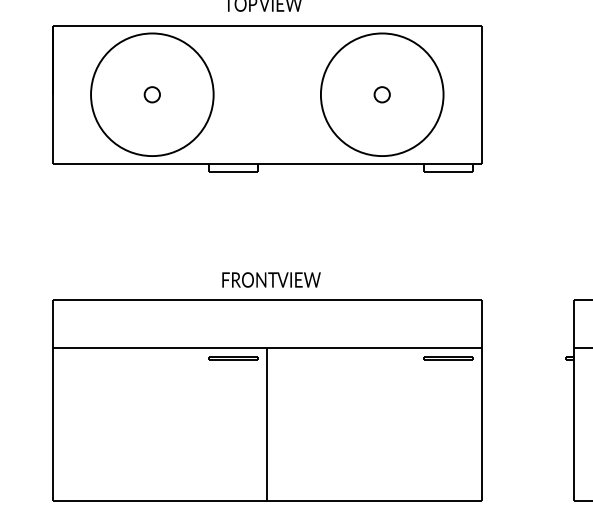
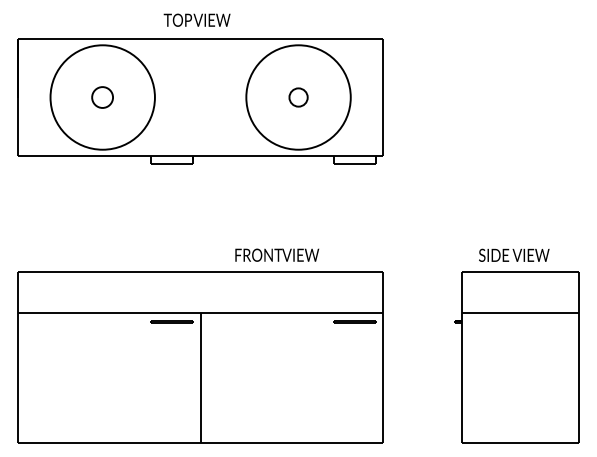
part: (152, 94) -> (102, 97), size x1.6
part: (382, 94) -> (298, 97), size x1.4
text: (271, 279) -> (277, 254), moved

